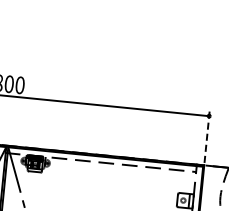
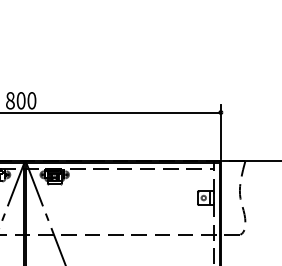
line: (206, 136) -> (220, 132), dashed -> solid

